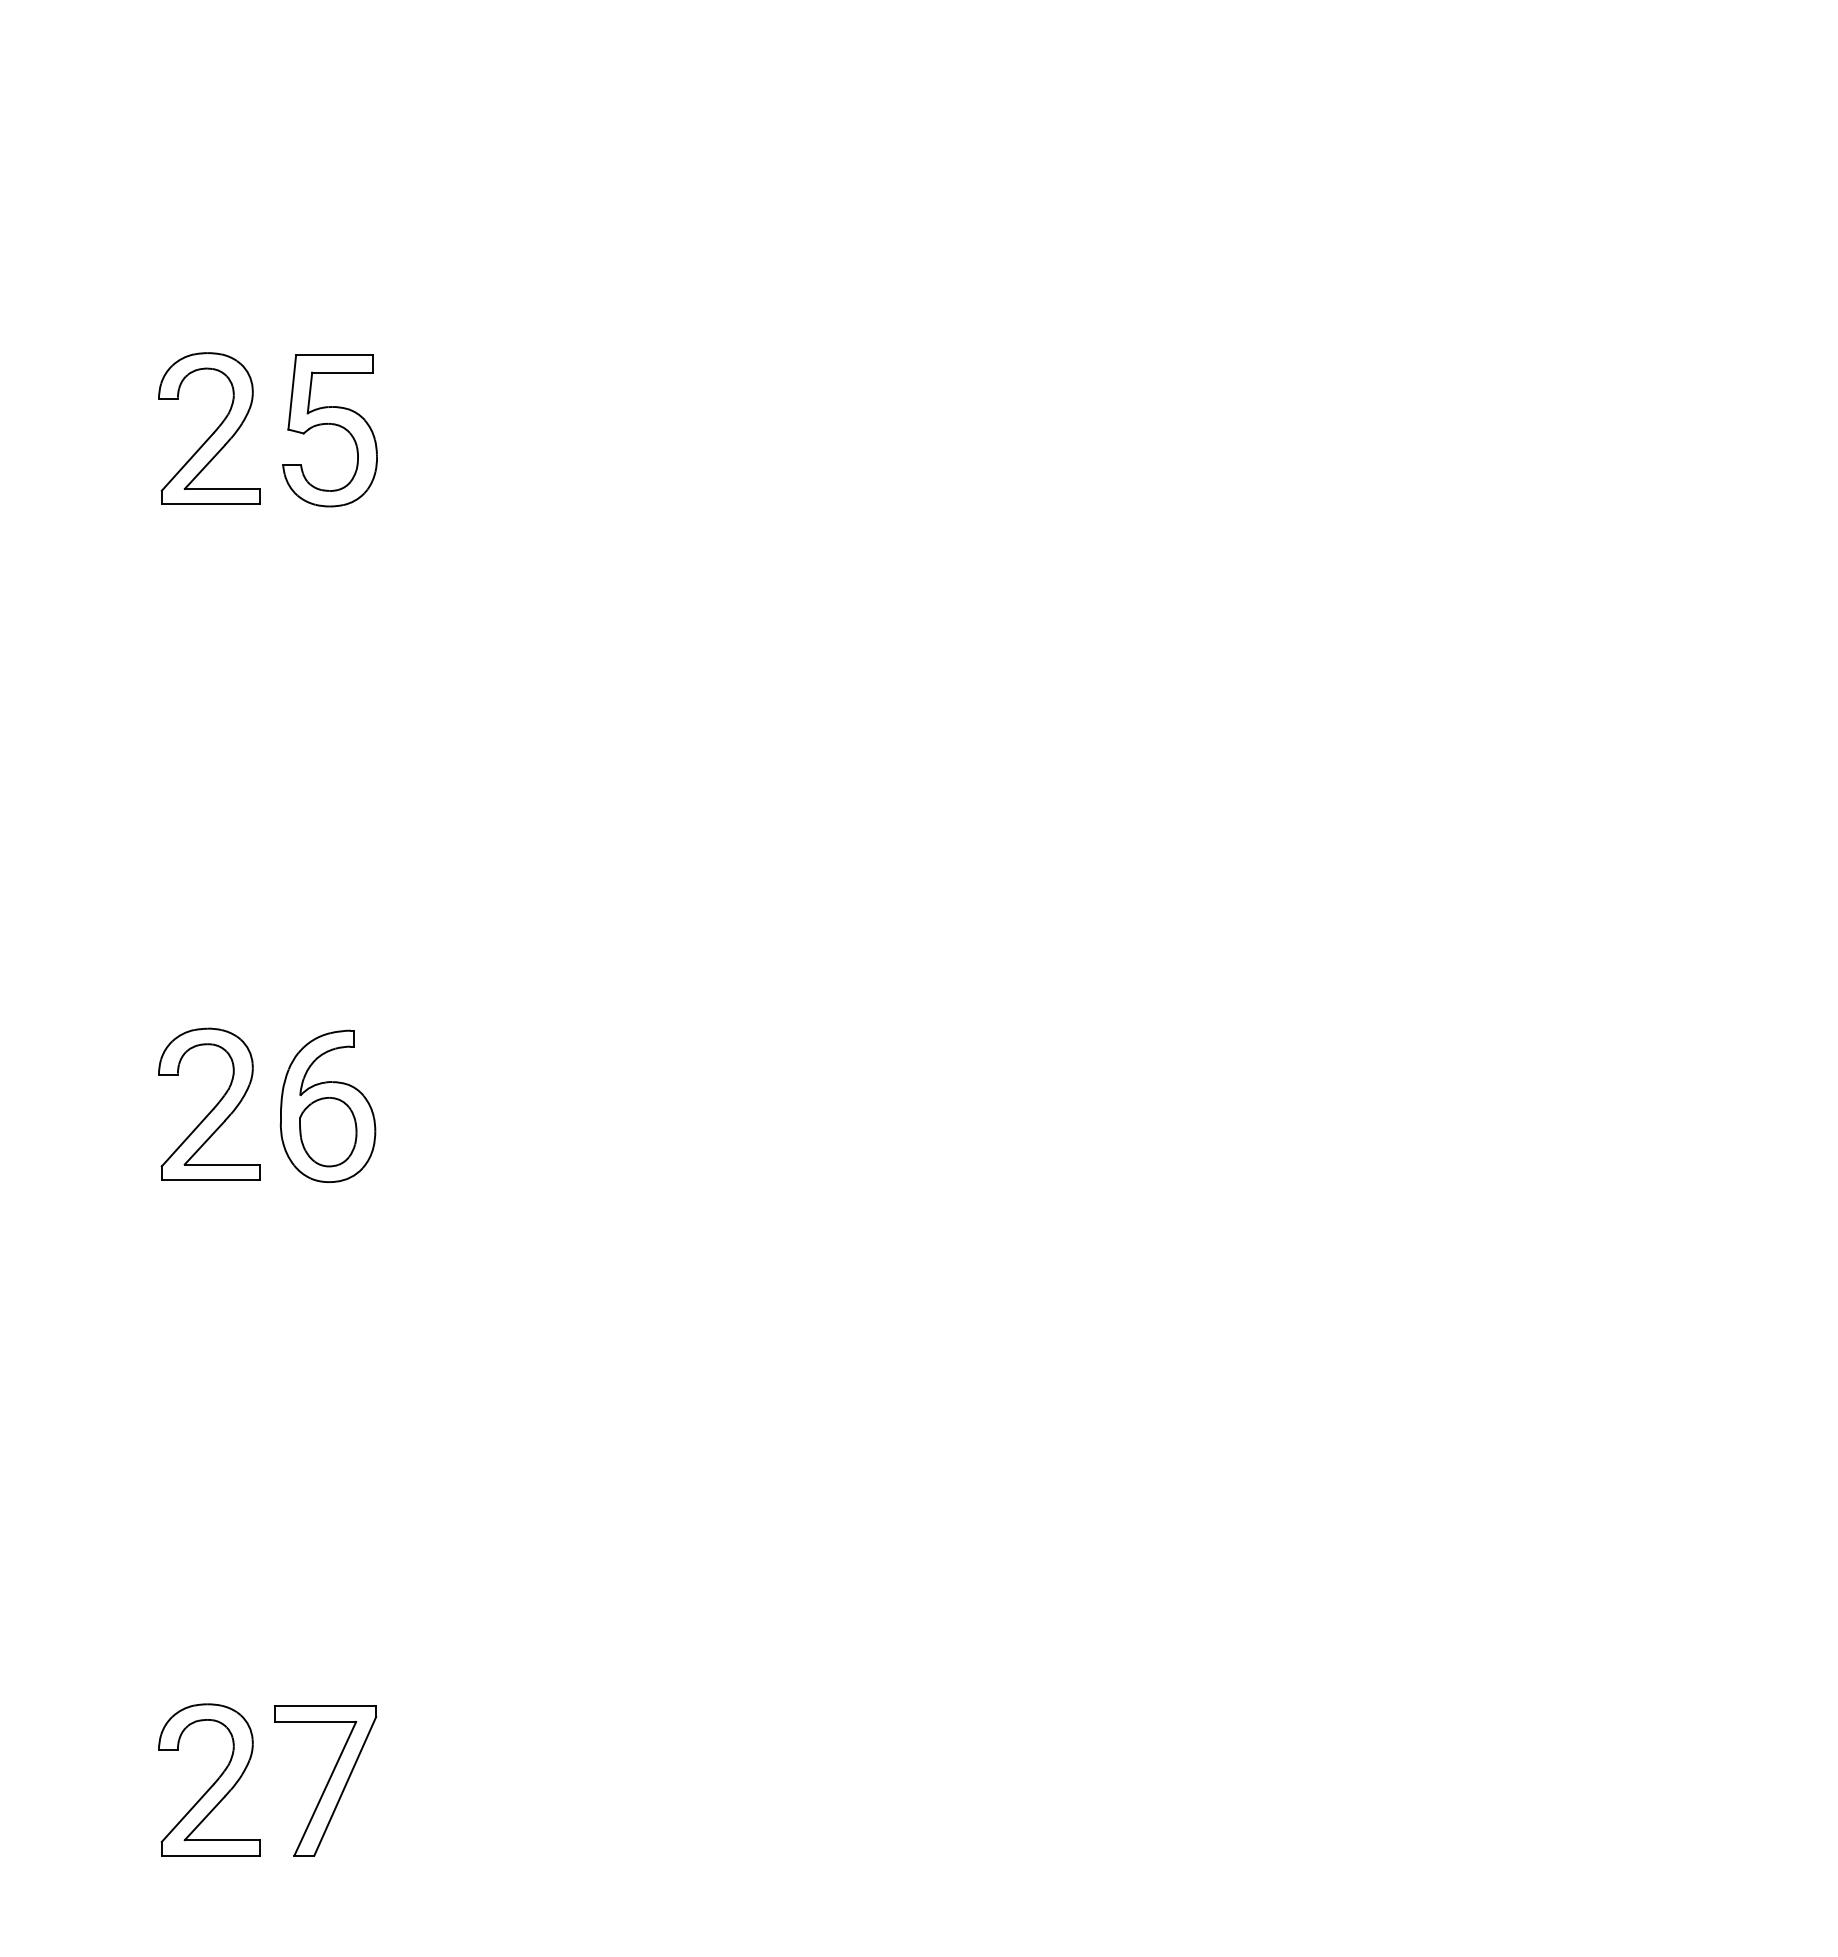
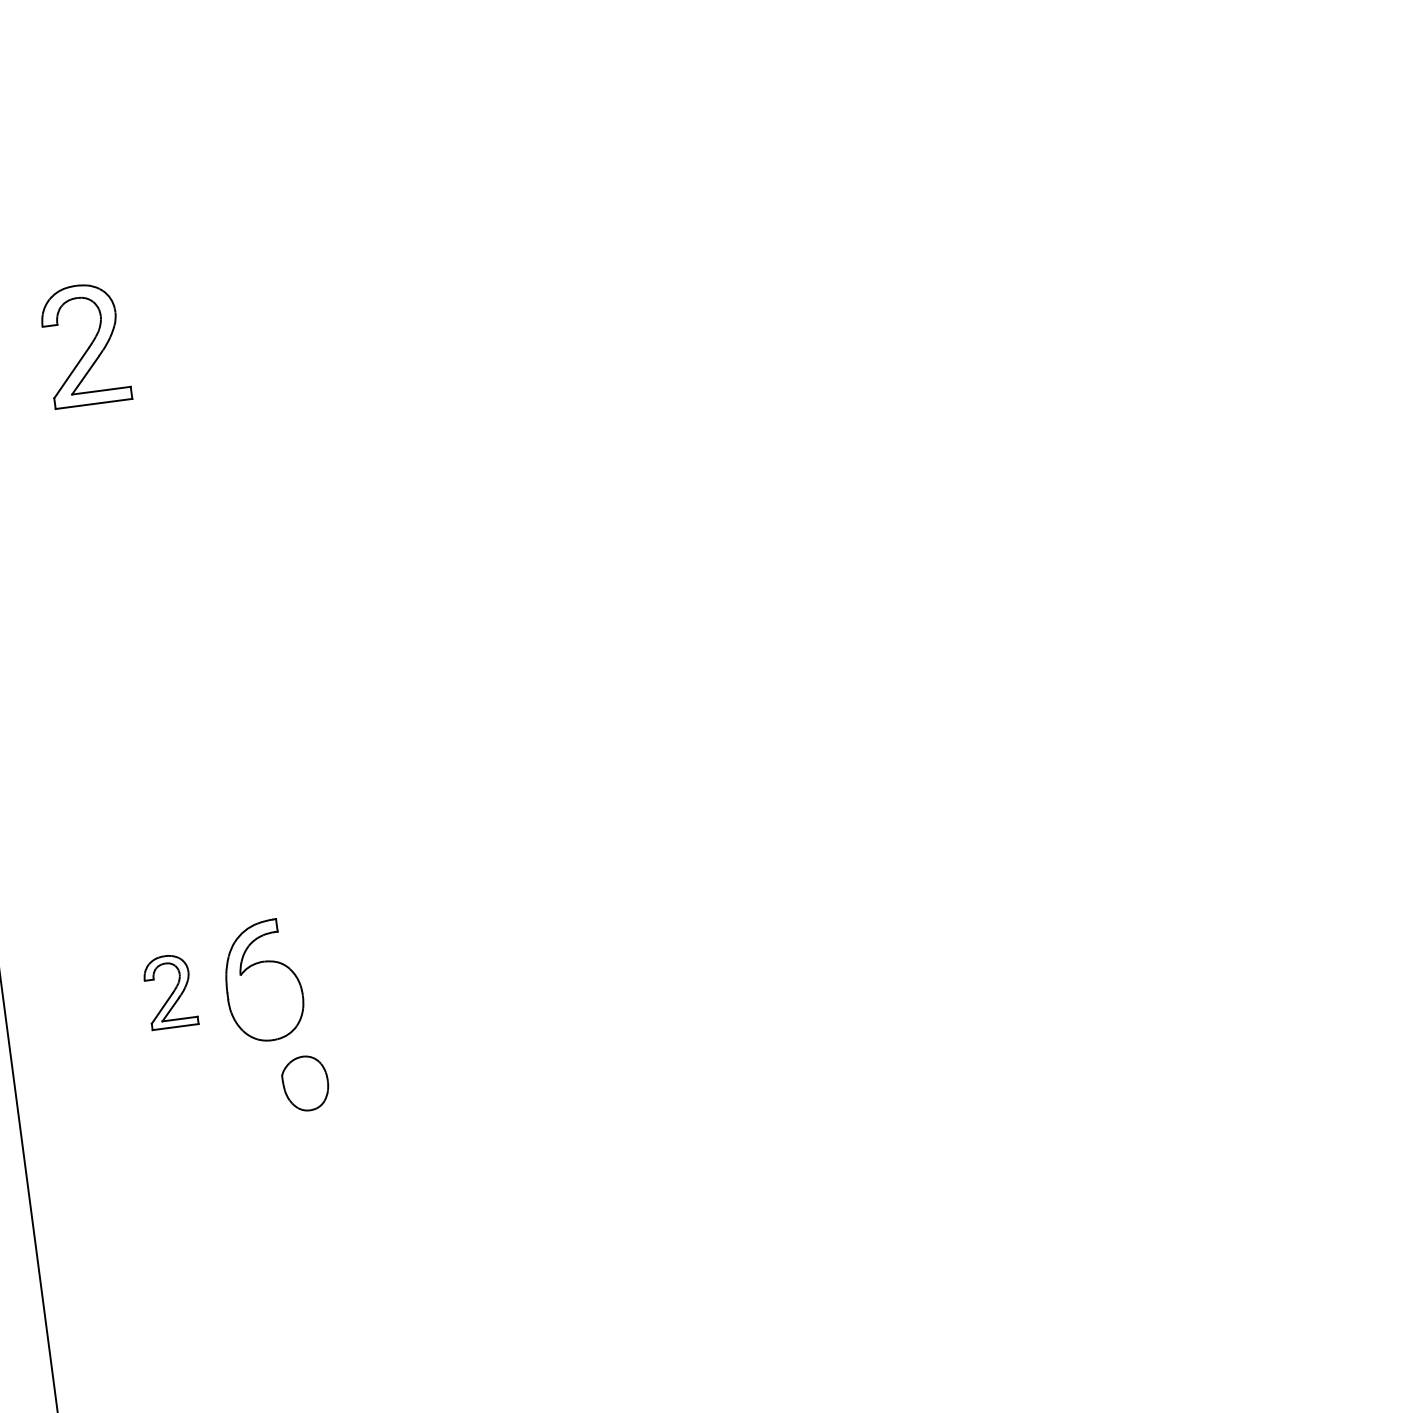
part: (209, 428) -> (85, 344), moved
part: (329, 430) -> (194, 452), removed
part: (209, 1103) -> (170, 991), size x0.6
part: (328, 1132) -> (305, 1083), moved

